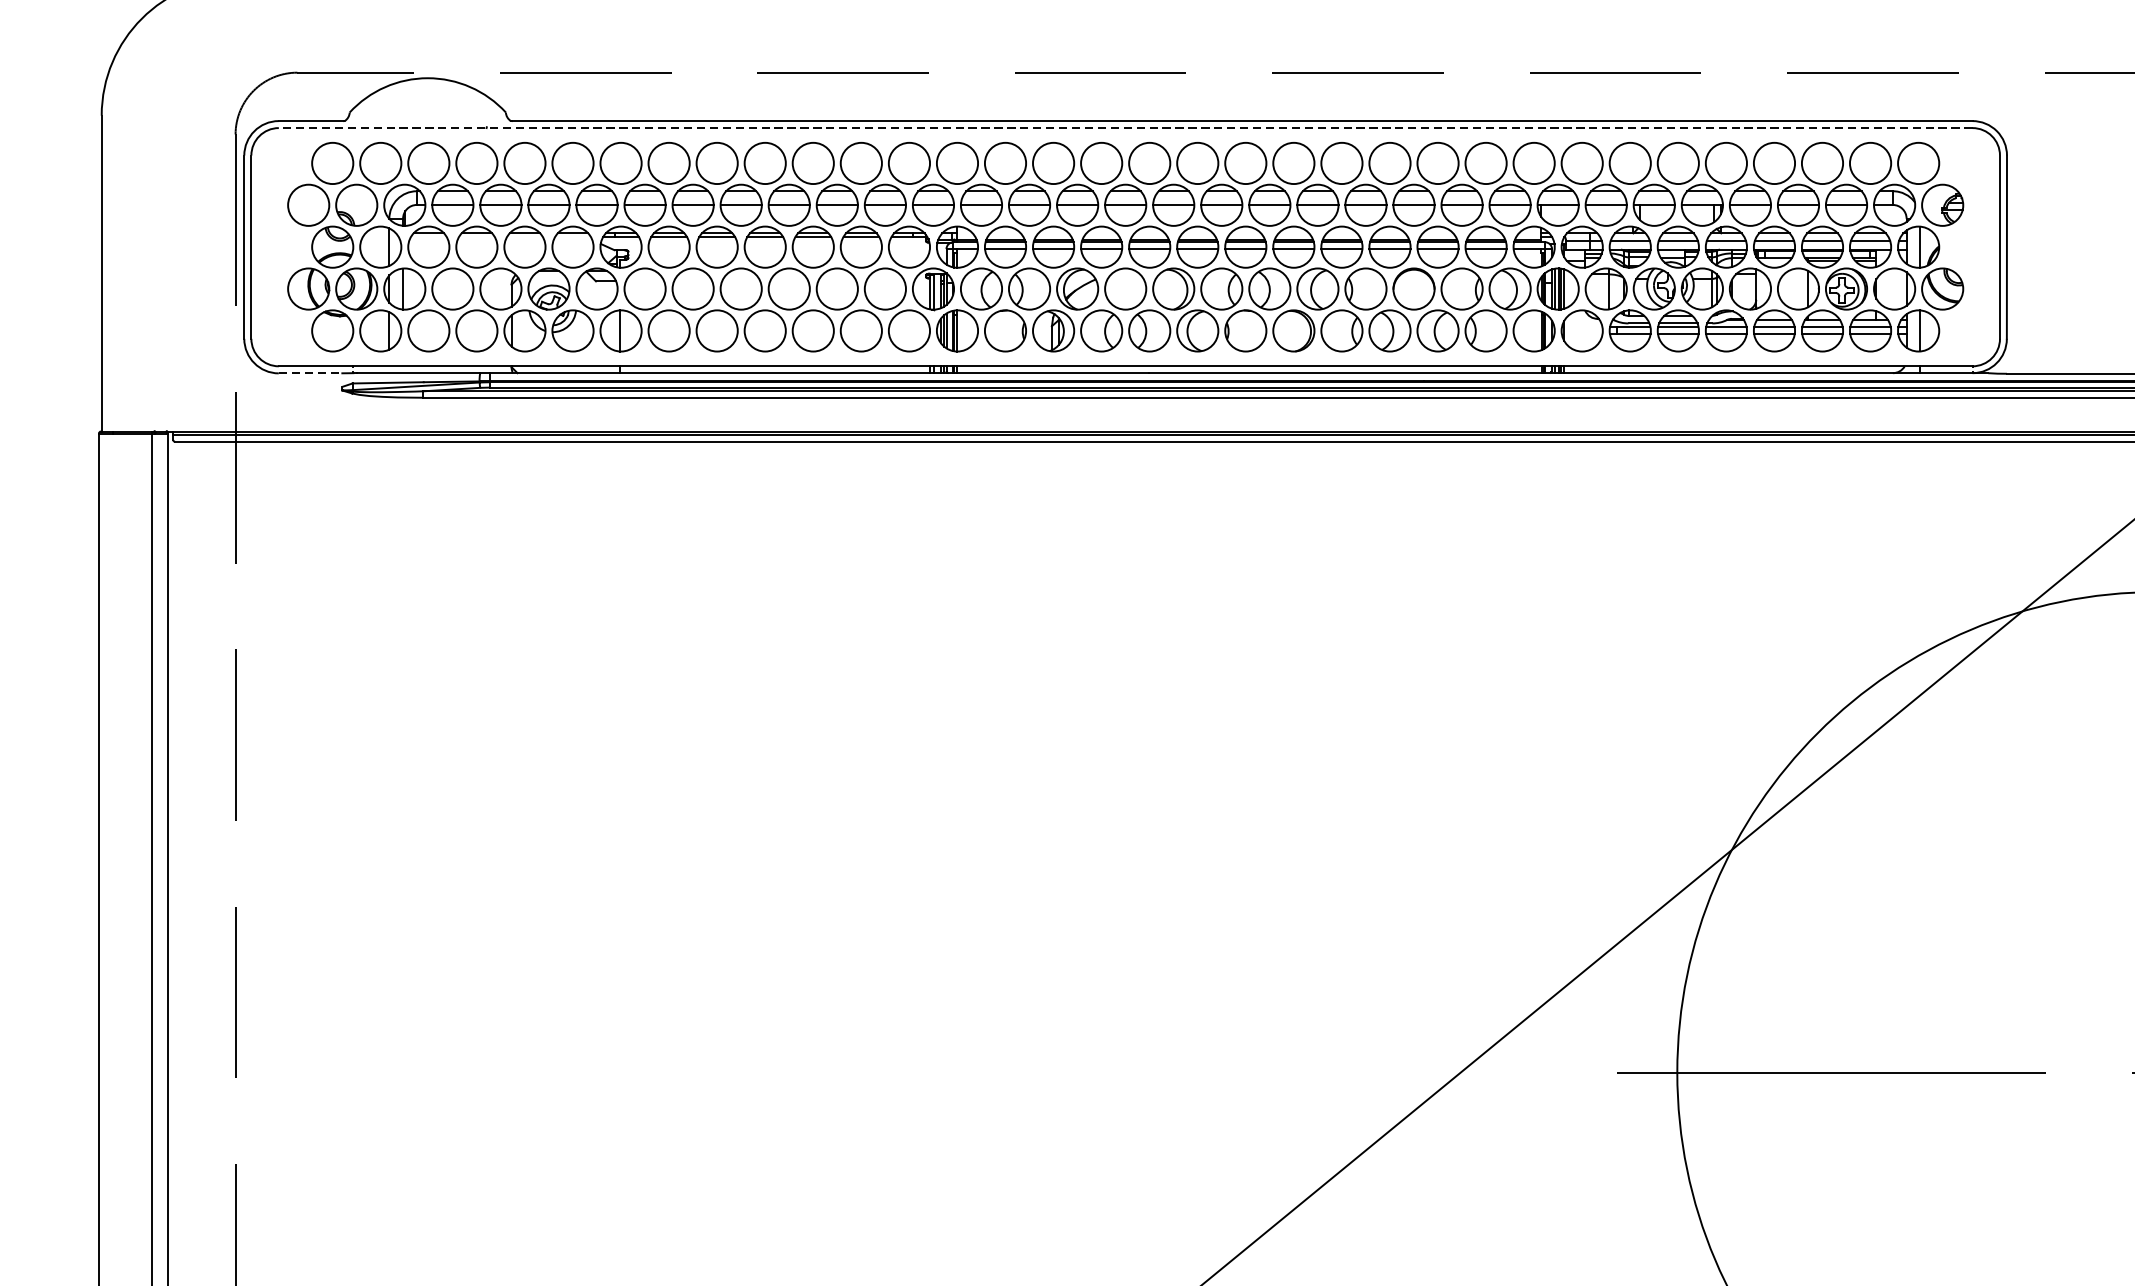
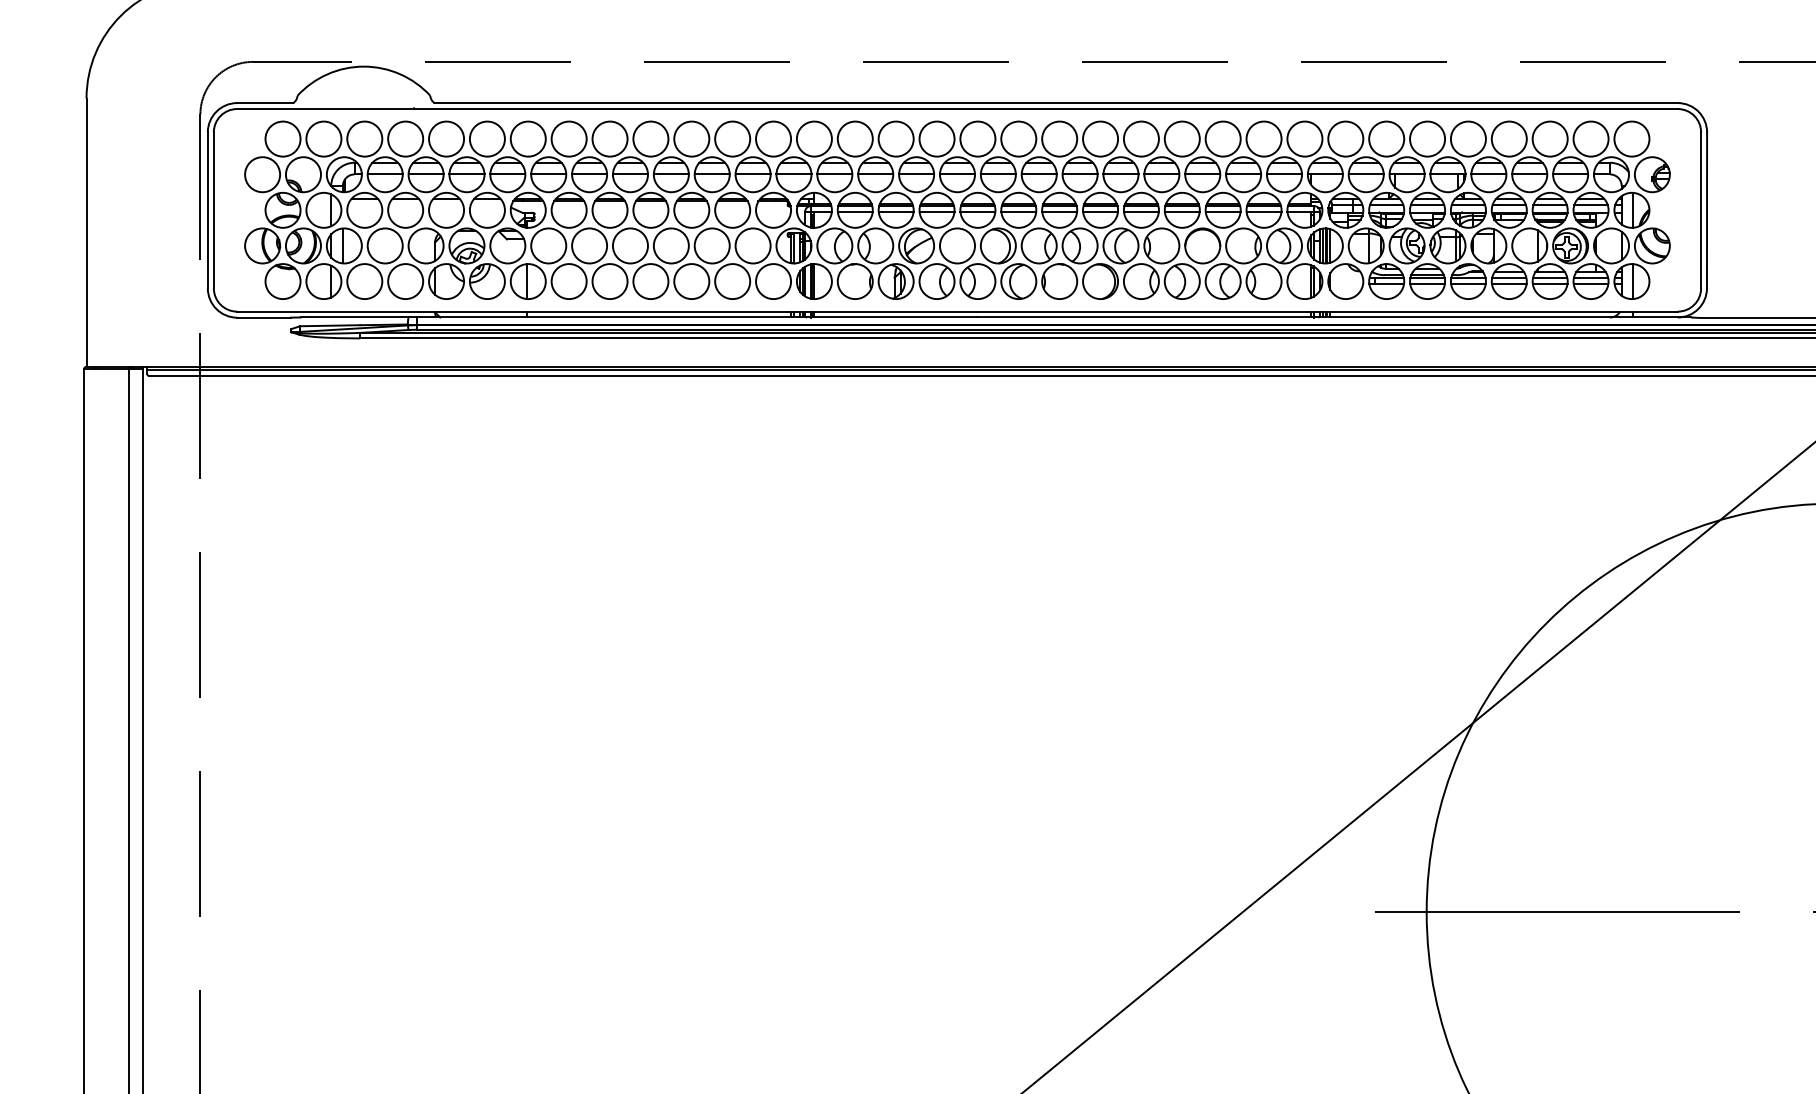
line: (1124, 128) -> (956, 109), dashed -> solid
line: (310, 373) -> (264, 317), dashed -> solid

